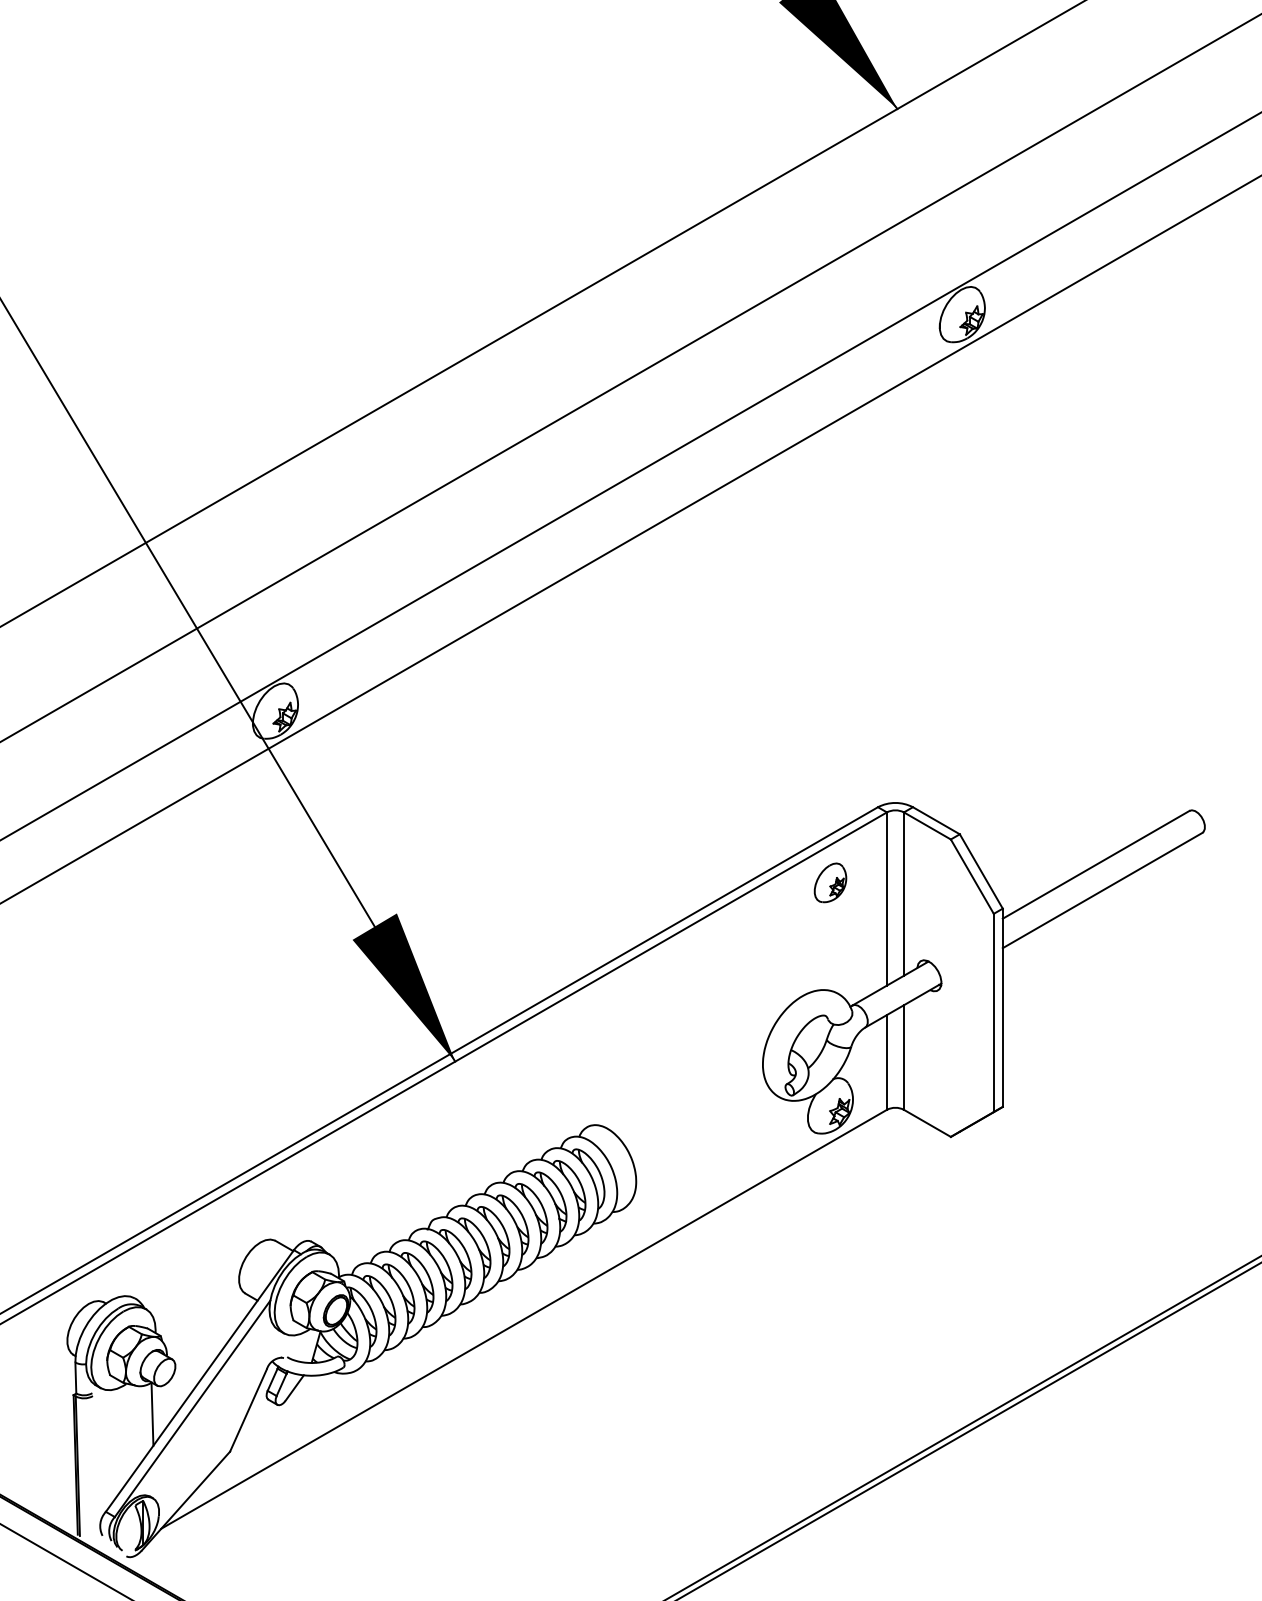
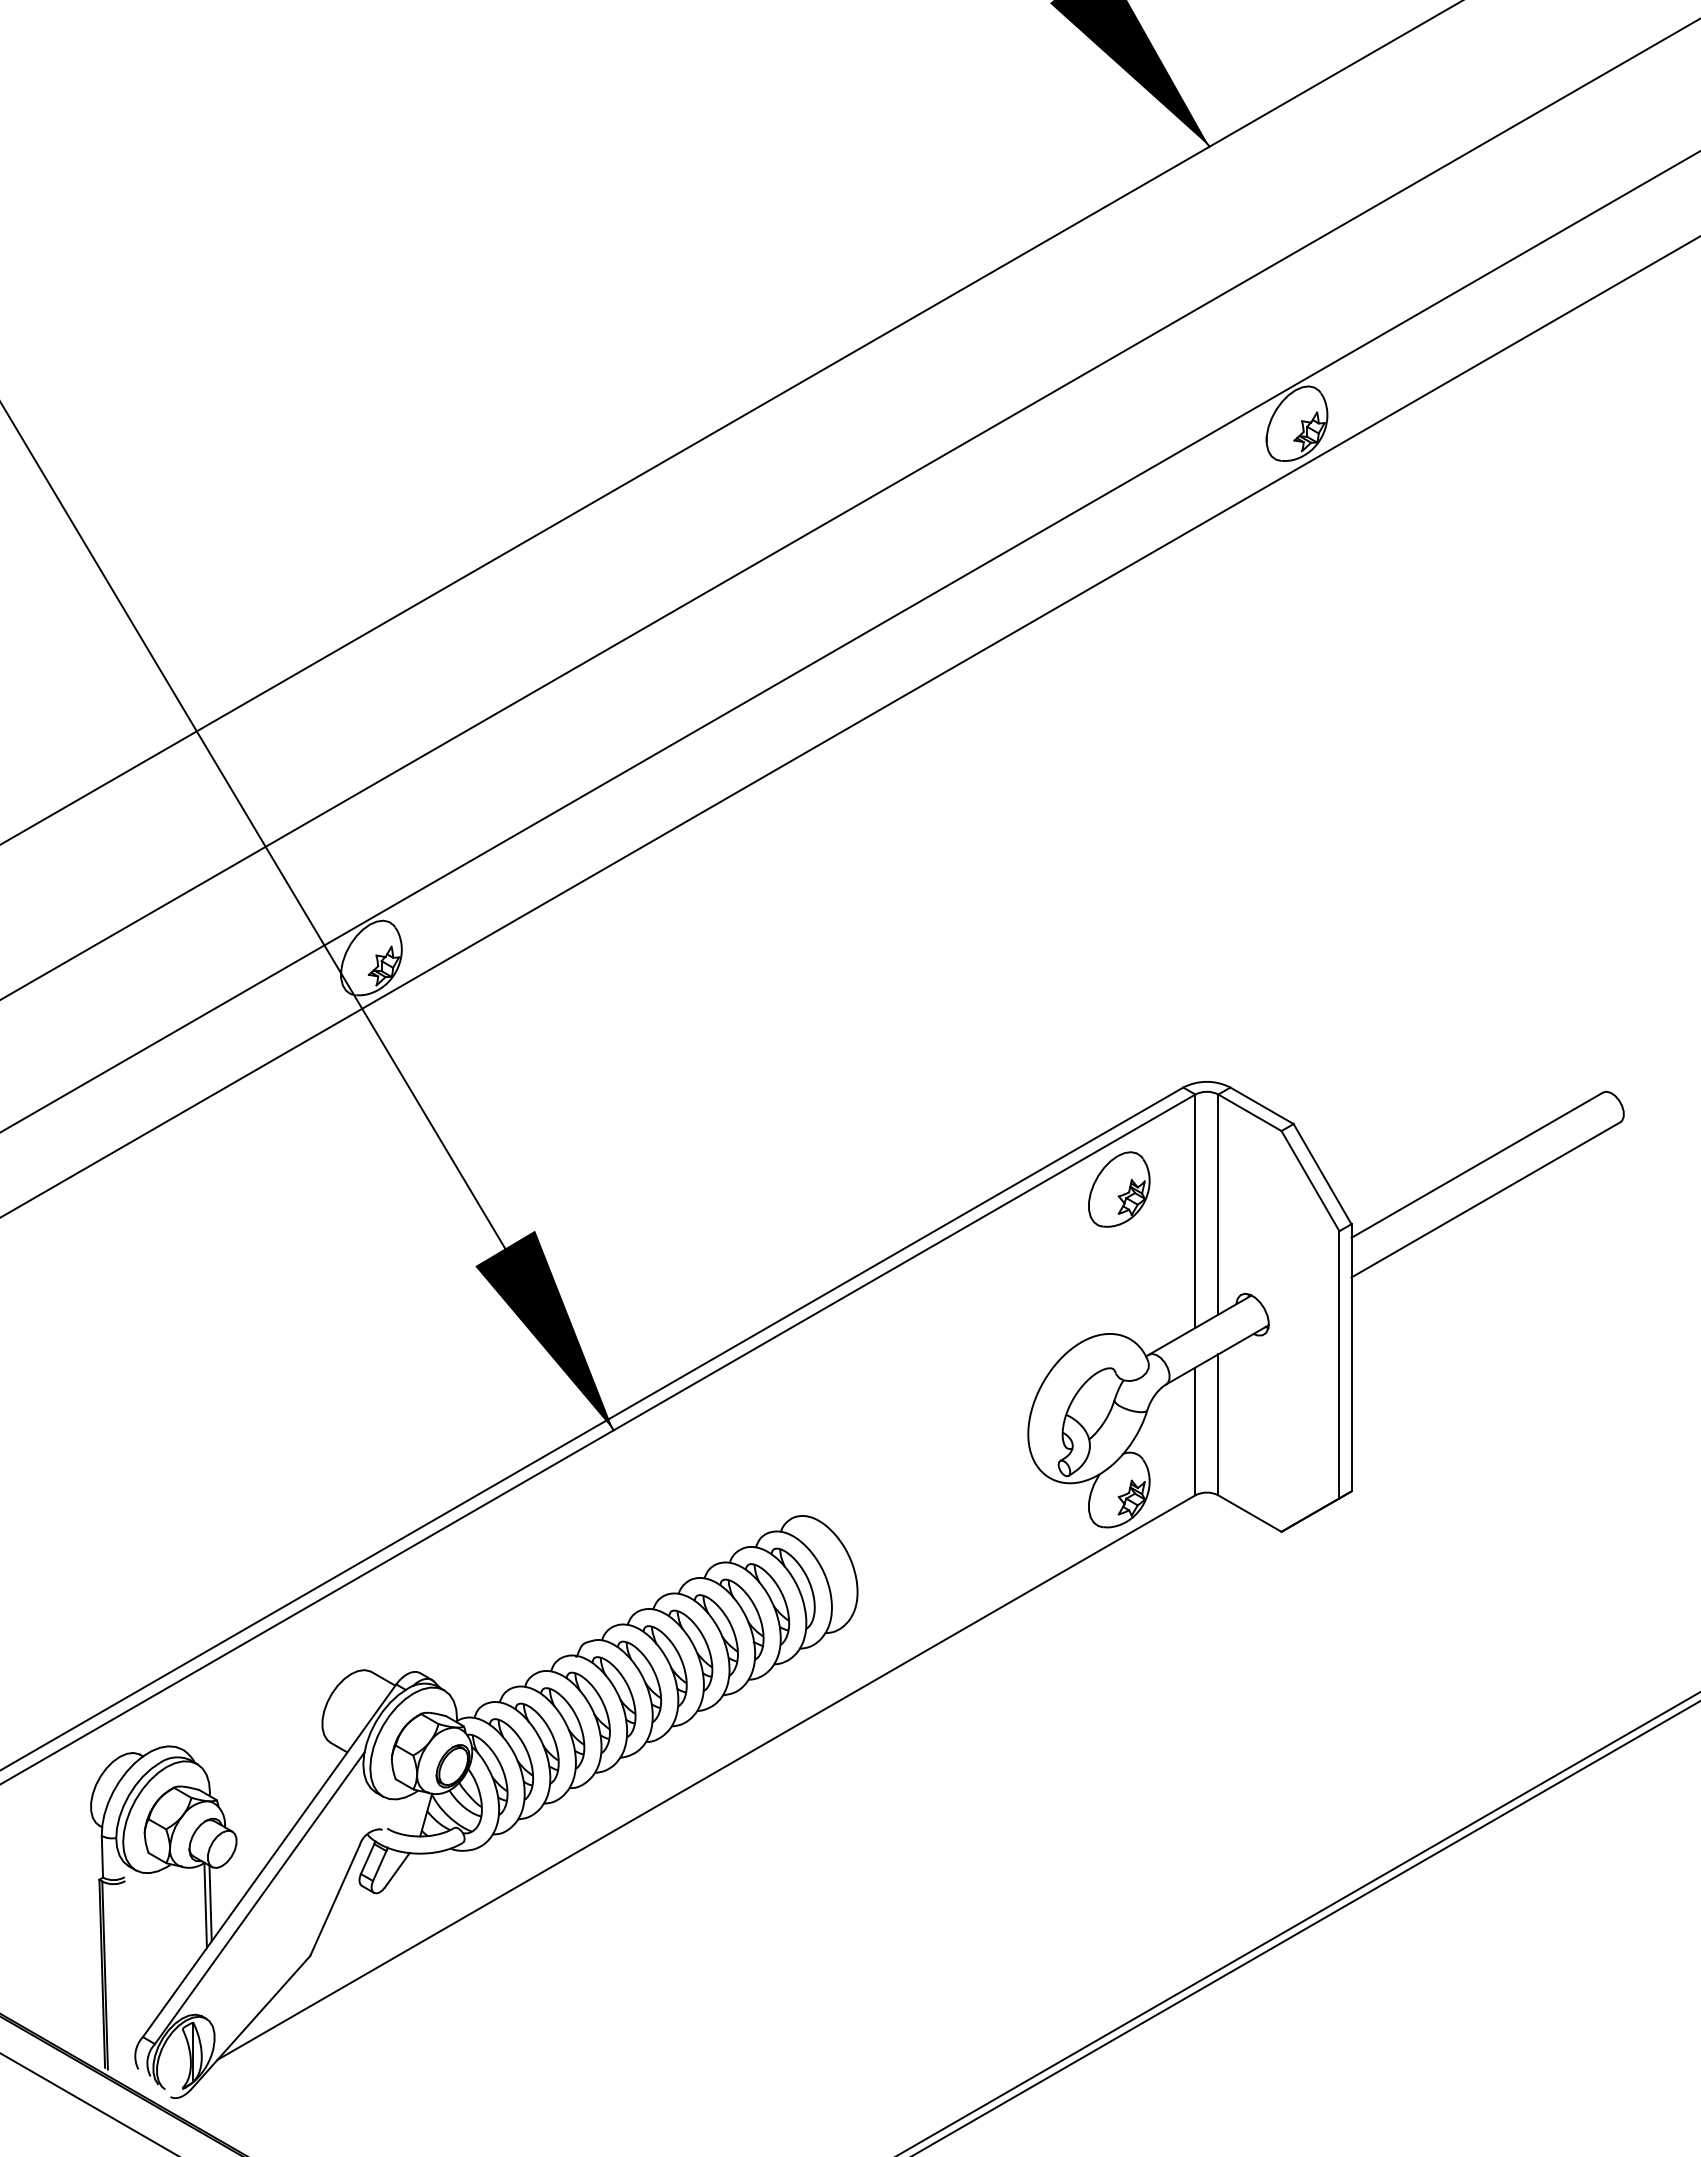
part: (830, 882) -> (1119, 1189), size x1.43
line: (156, 1412) -> (210, 1903), added

